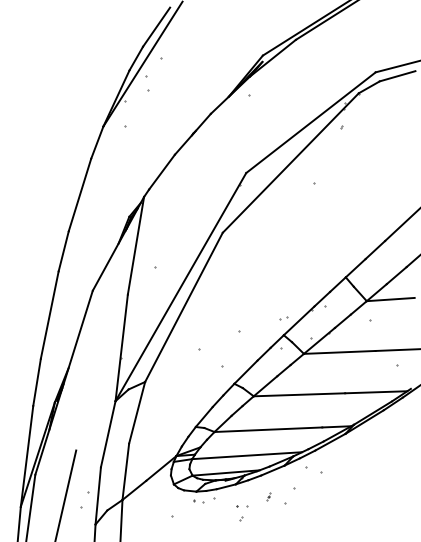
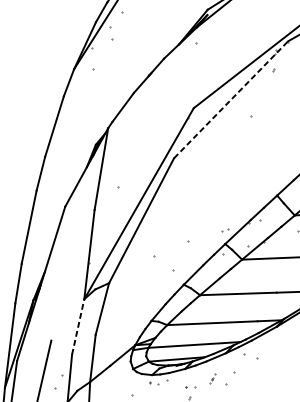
line: (291, 162) -> (231, 99), solid -> dashed
line: (108, 434) -> (78, 327), solid -> dashed
part: (268, 496) -> (212, 379), size x1.6

